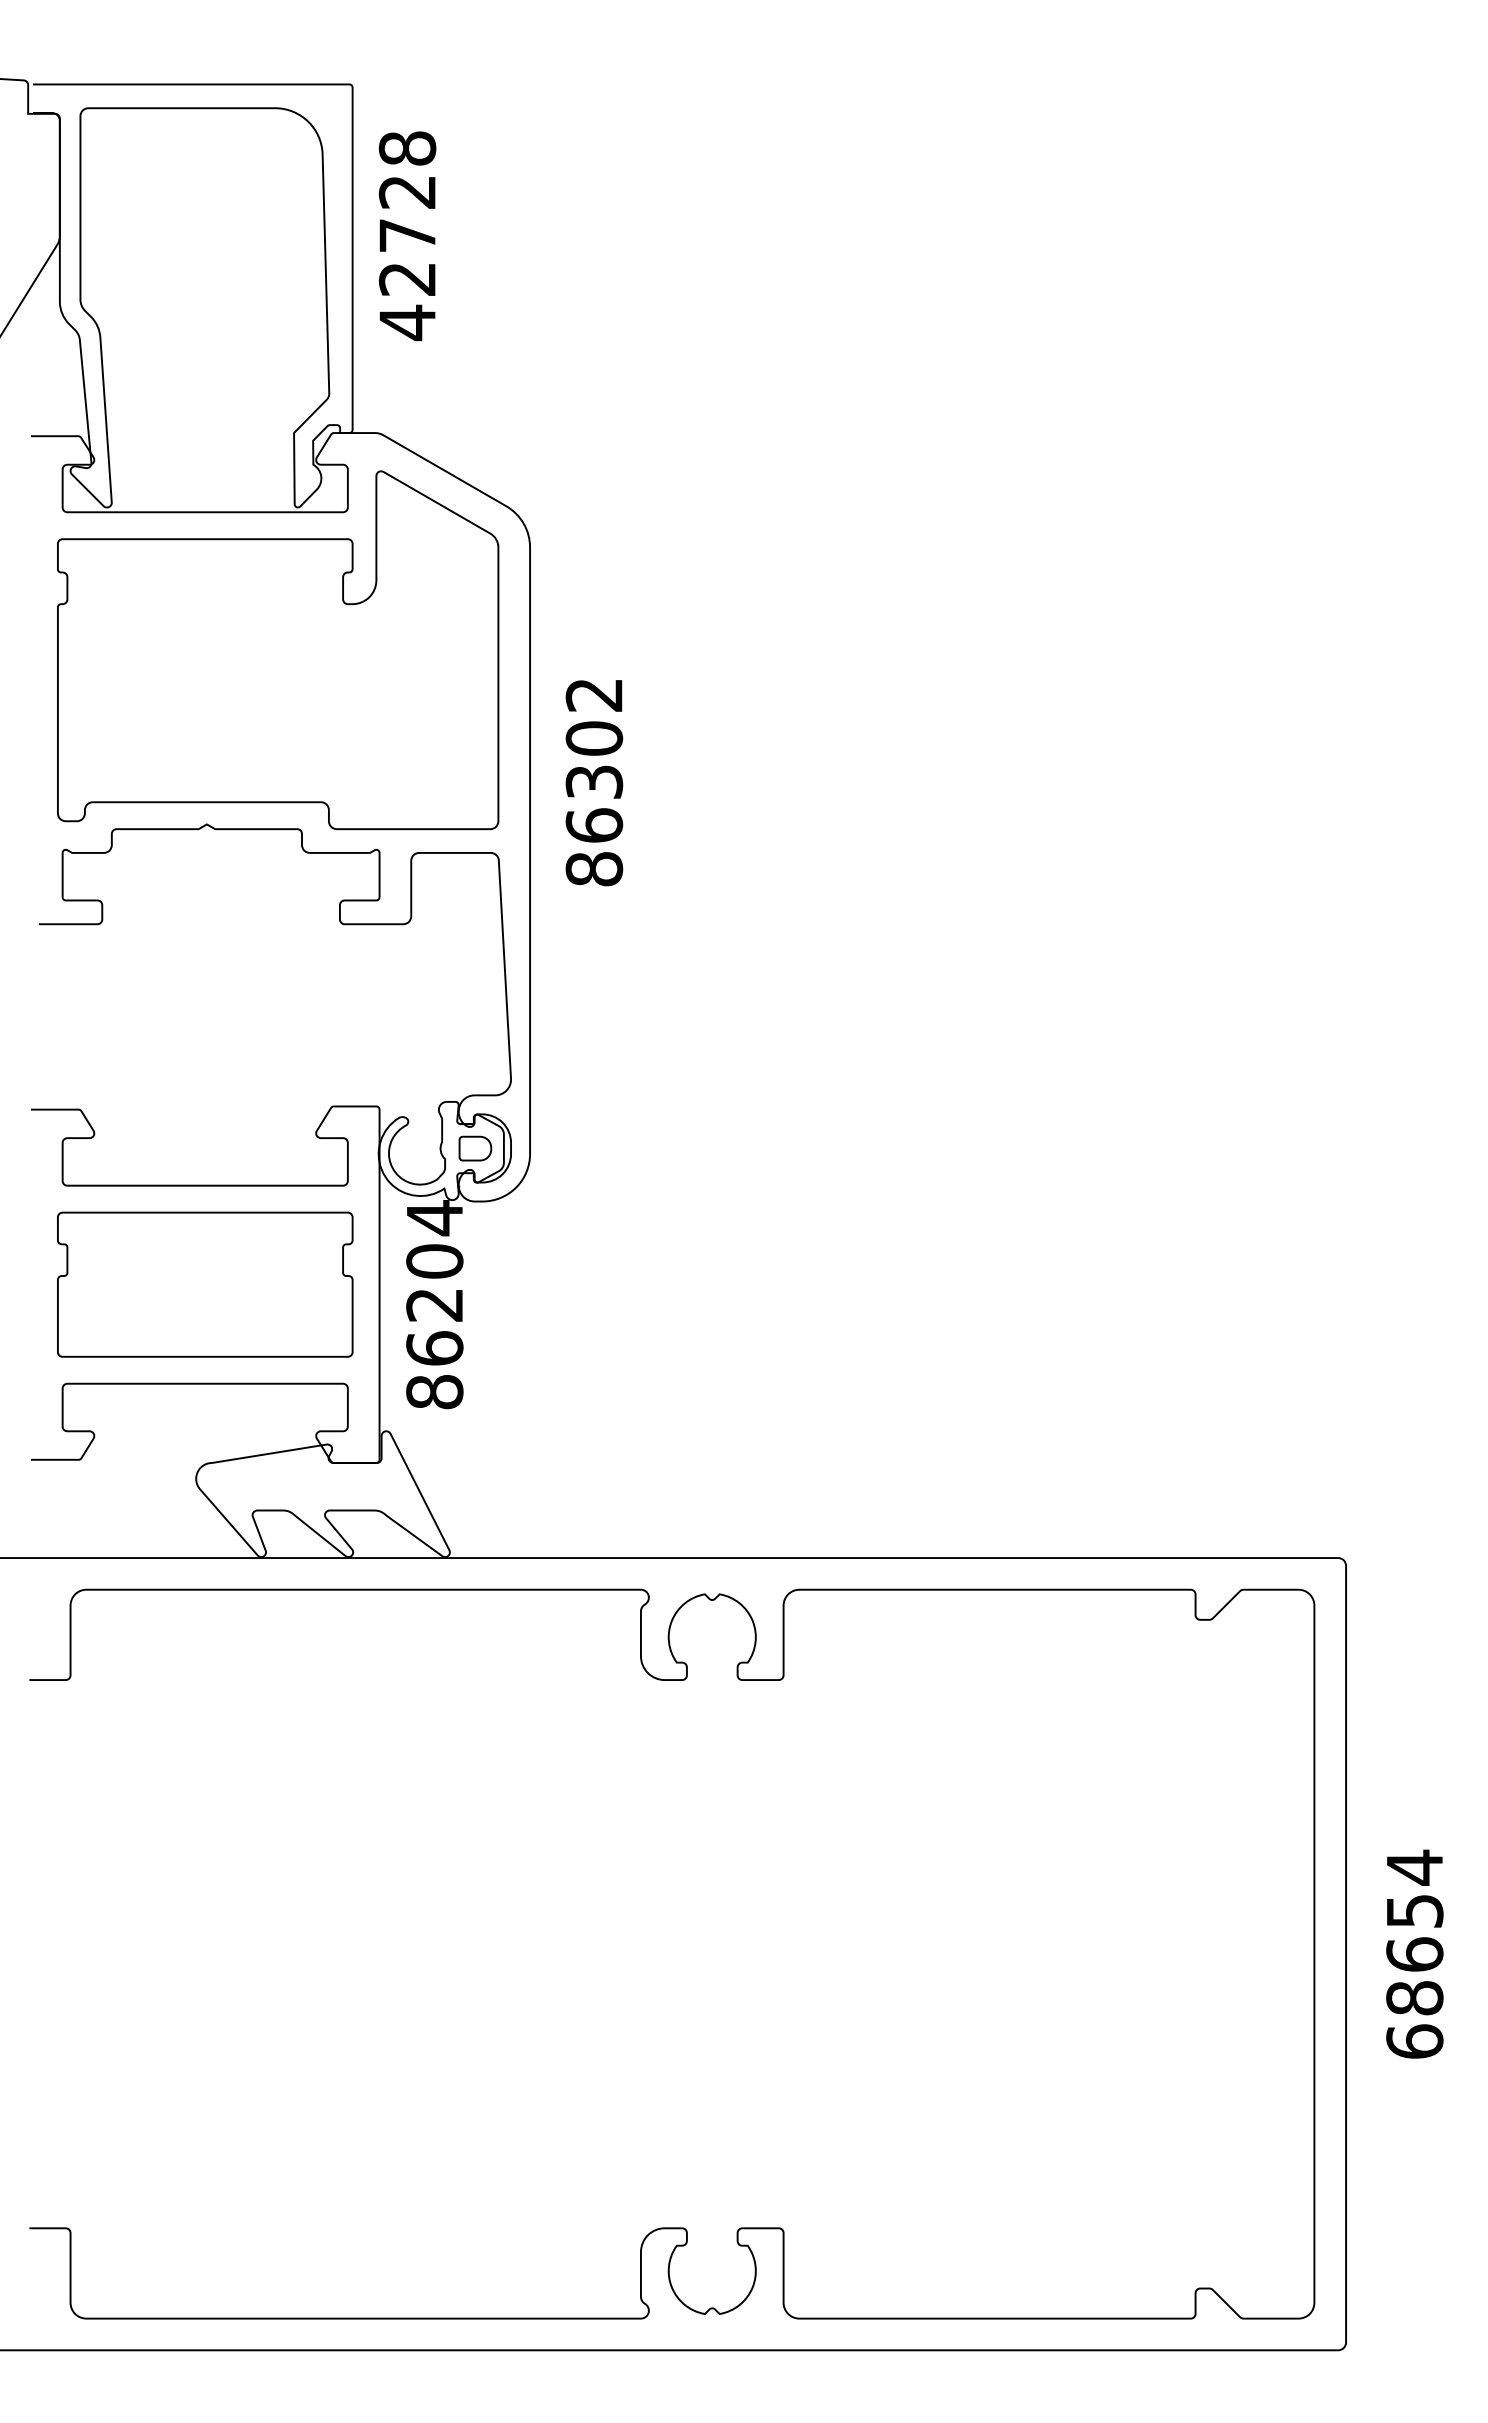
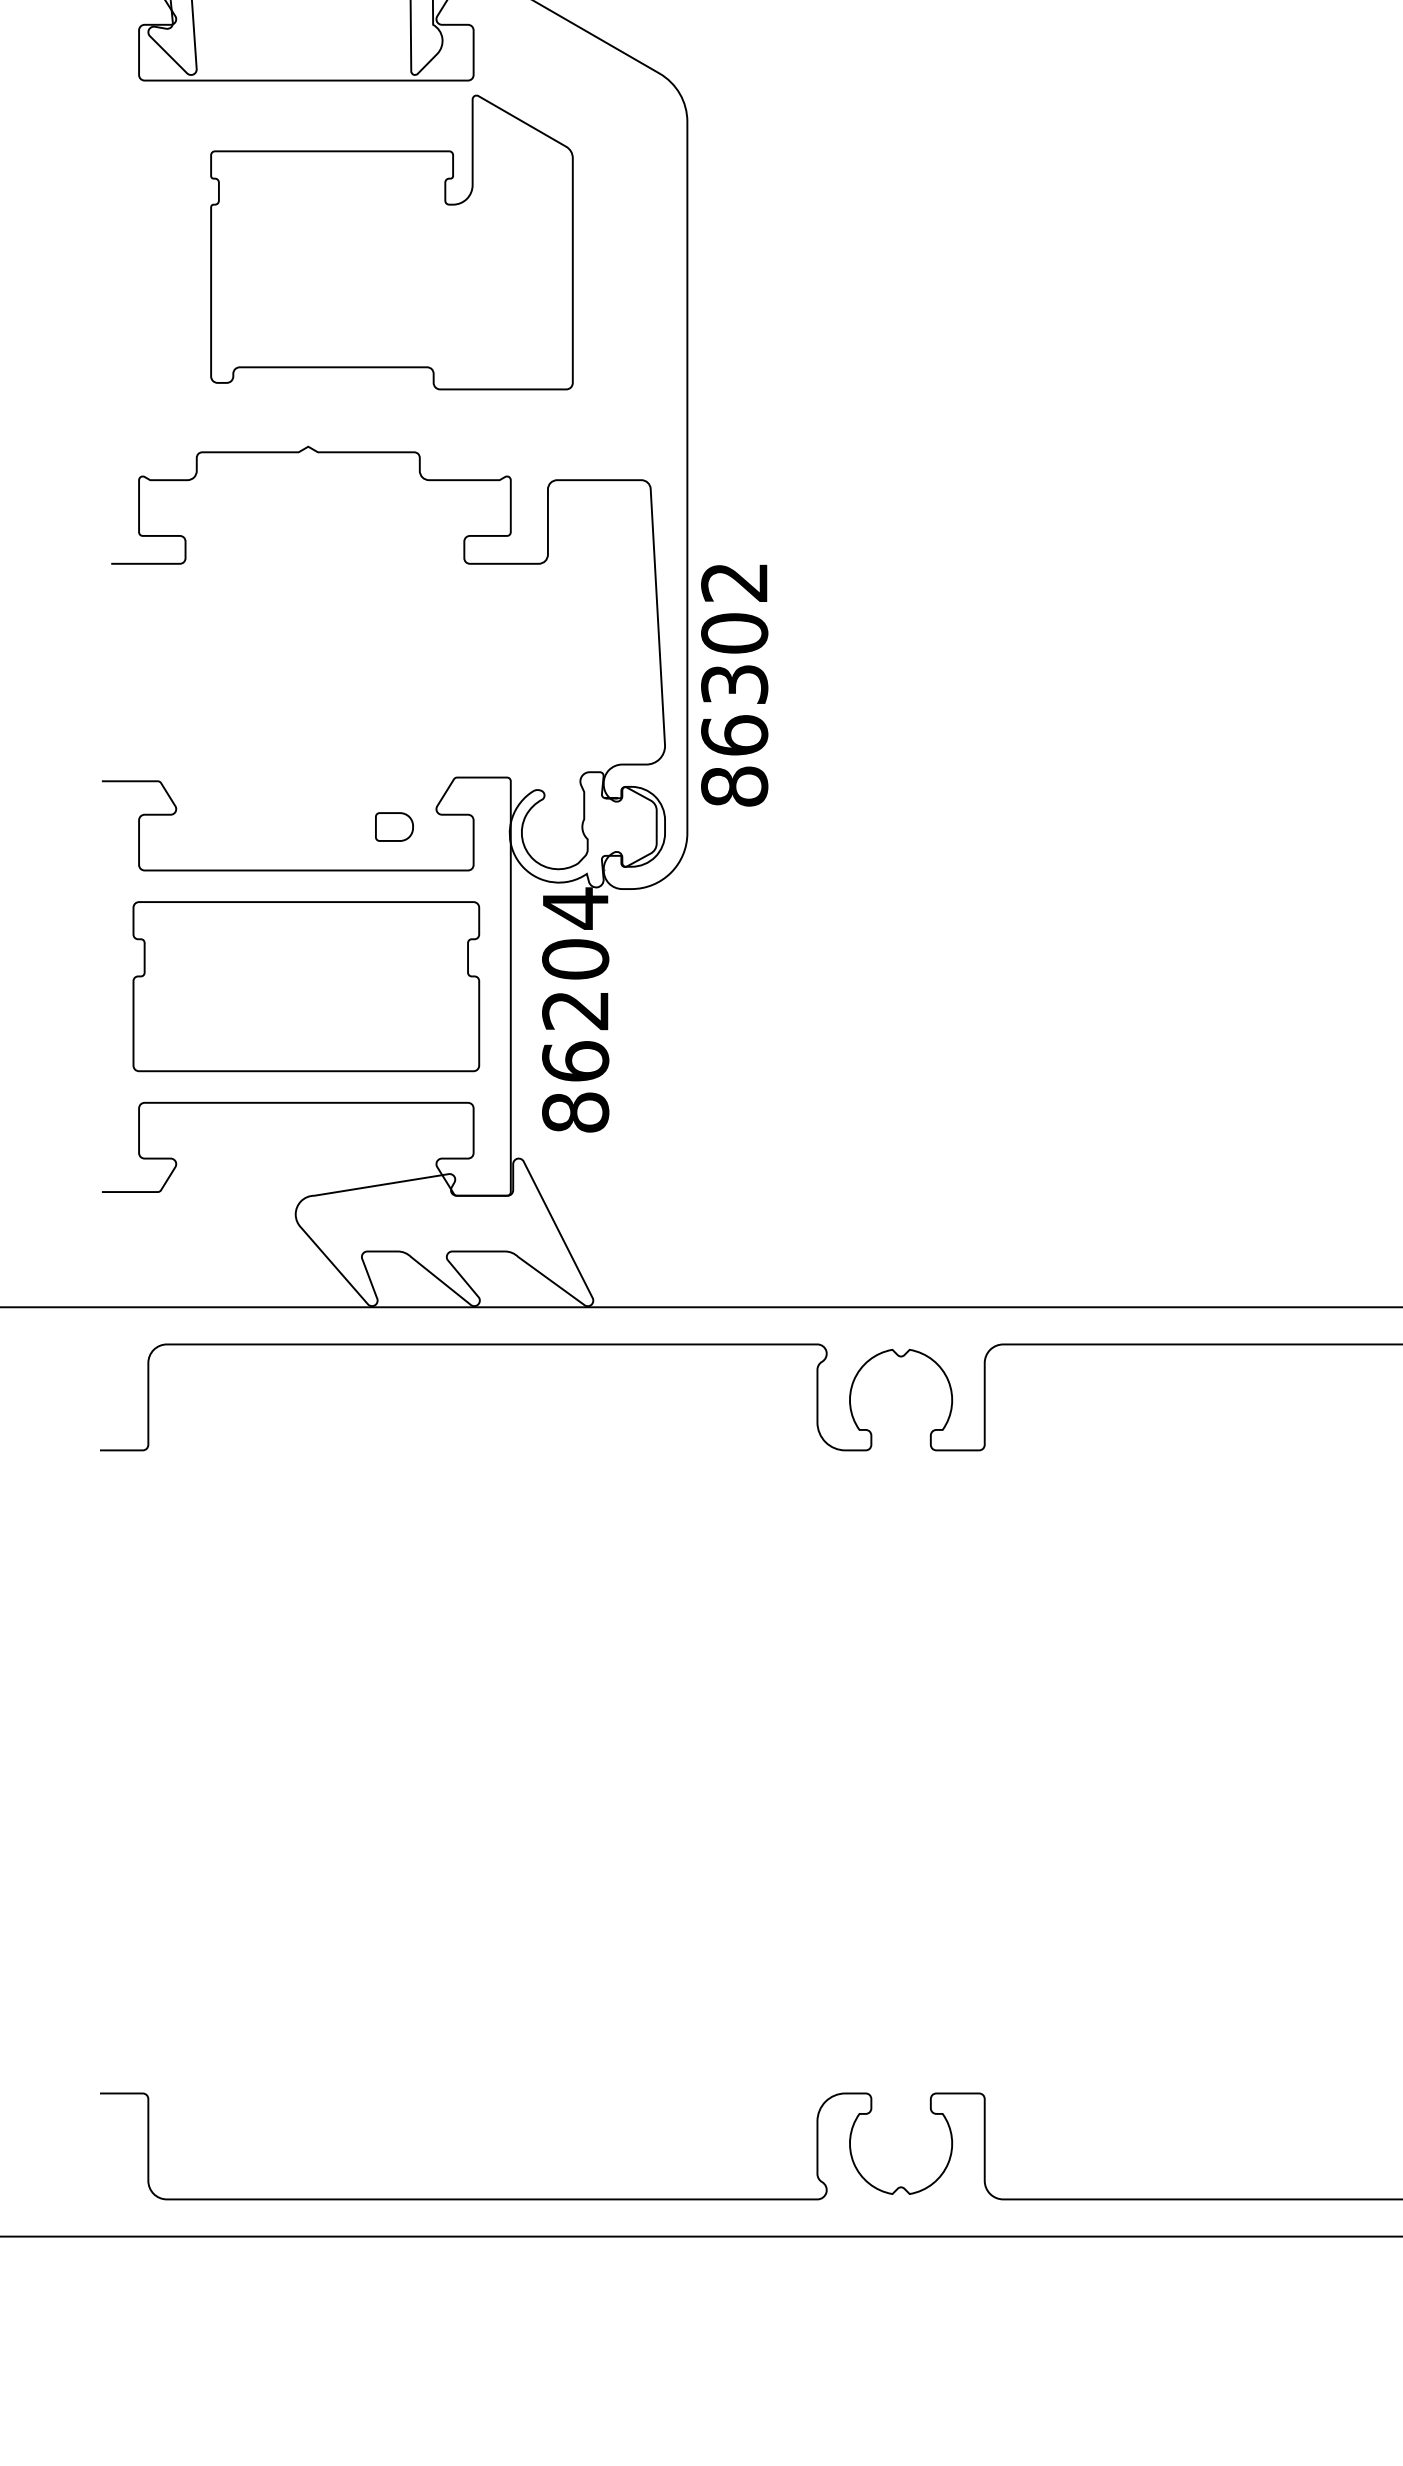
part: (278, 650) -> (392, 242), size x0.7
text: (594, 783) -> (734, 686), moved
part: (475, 1148) -> (394, 826), moved

